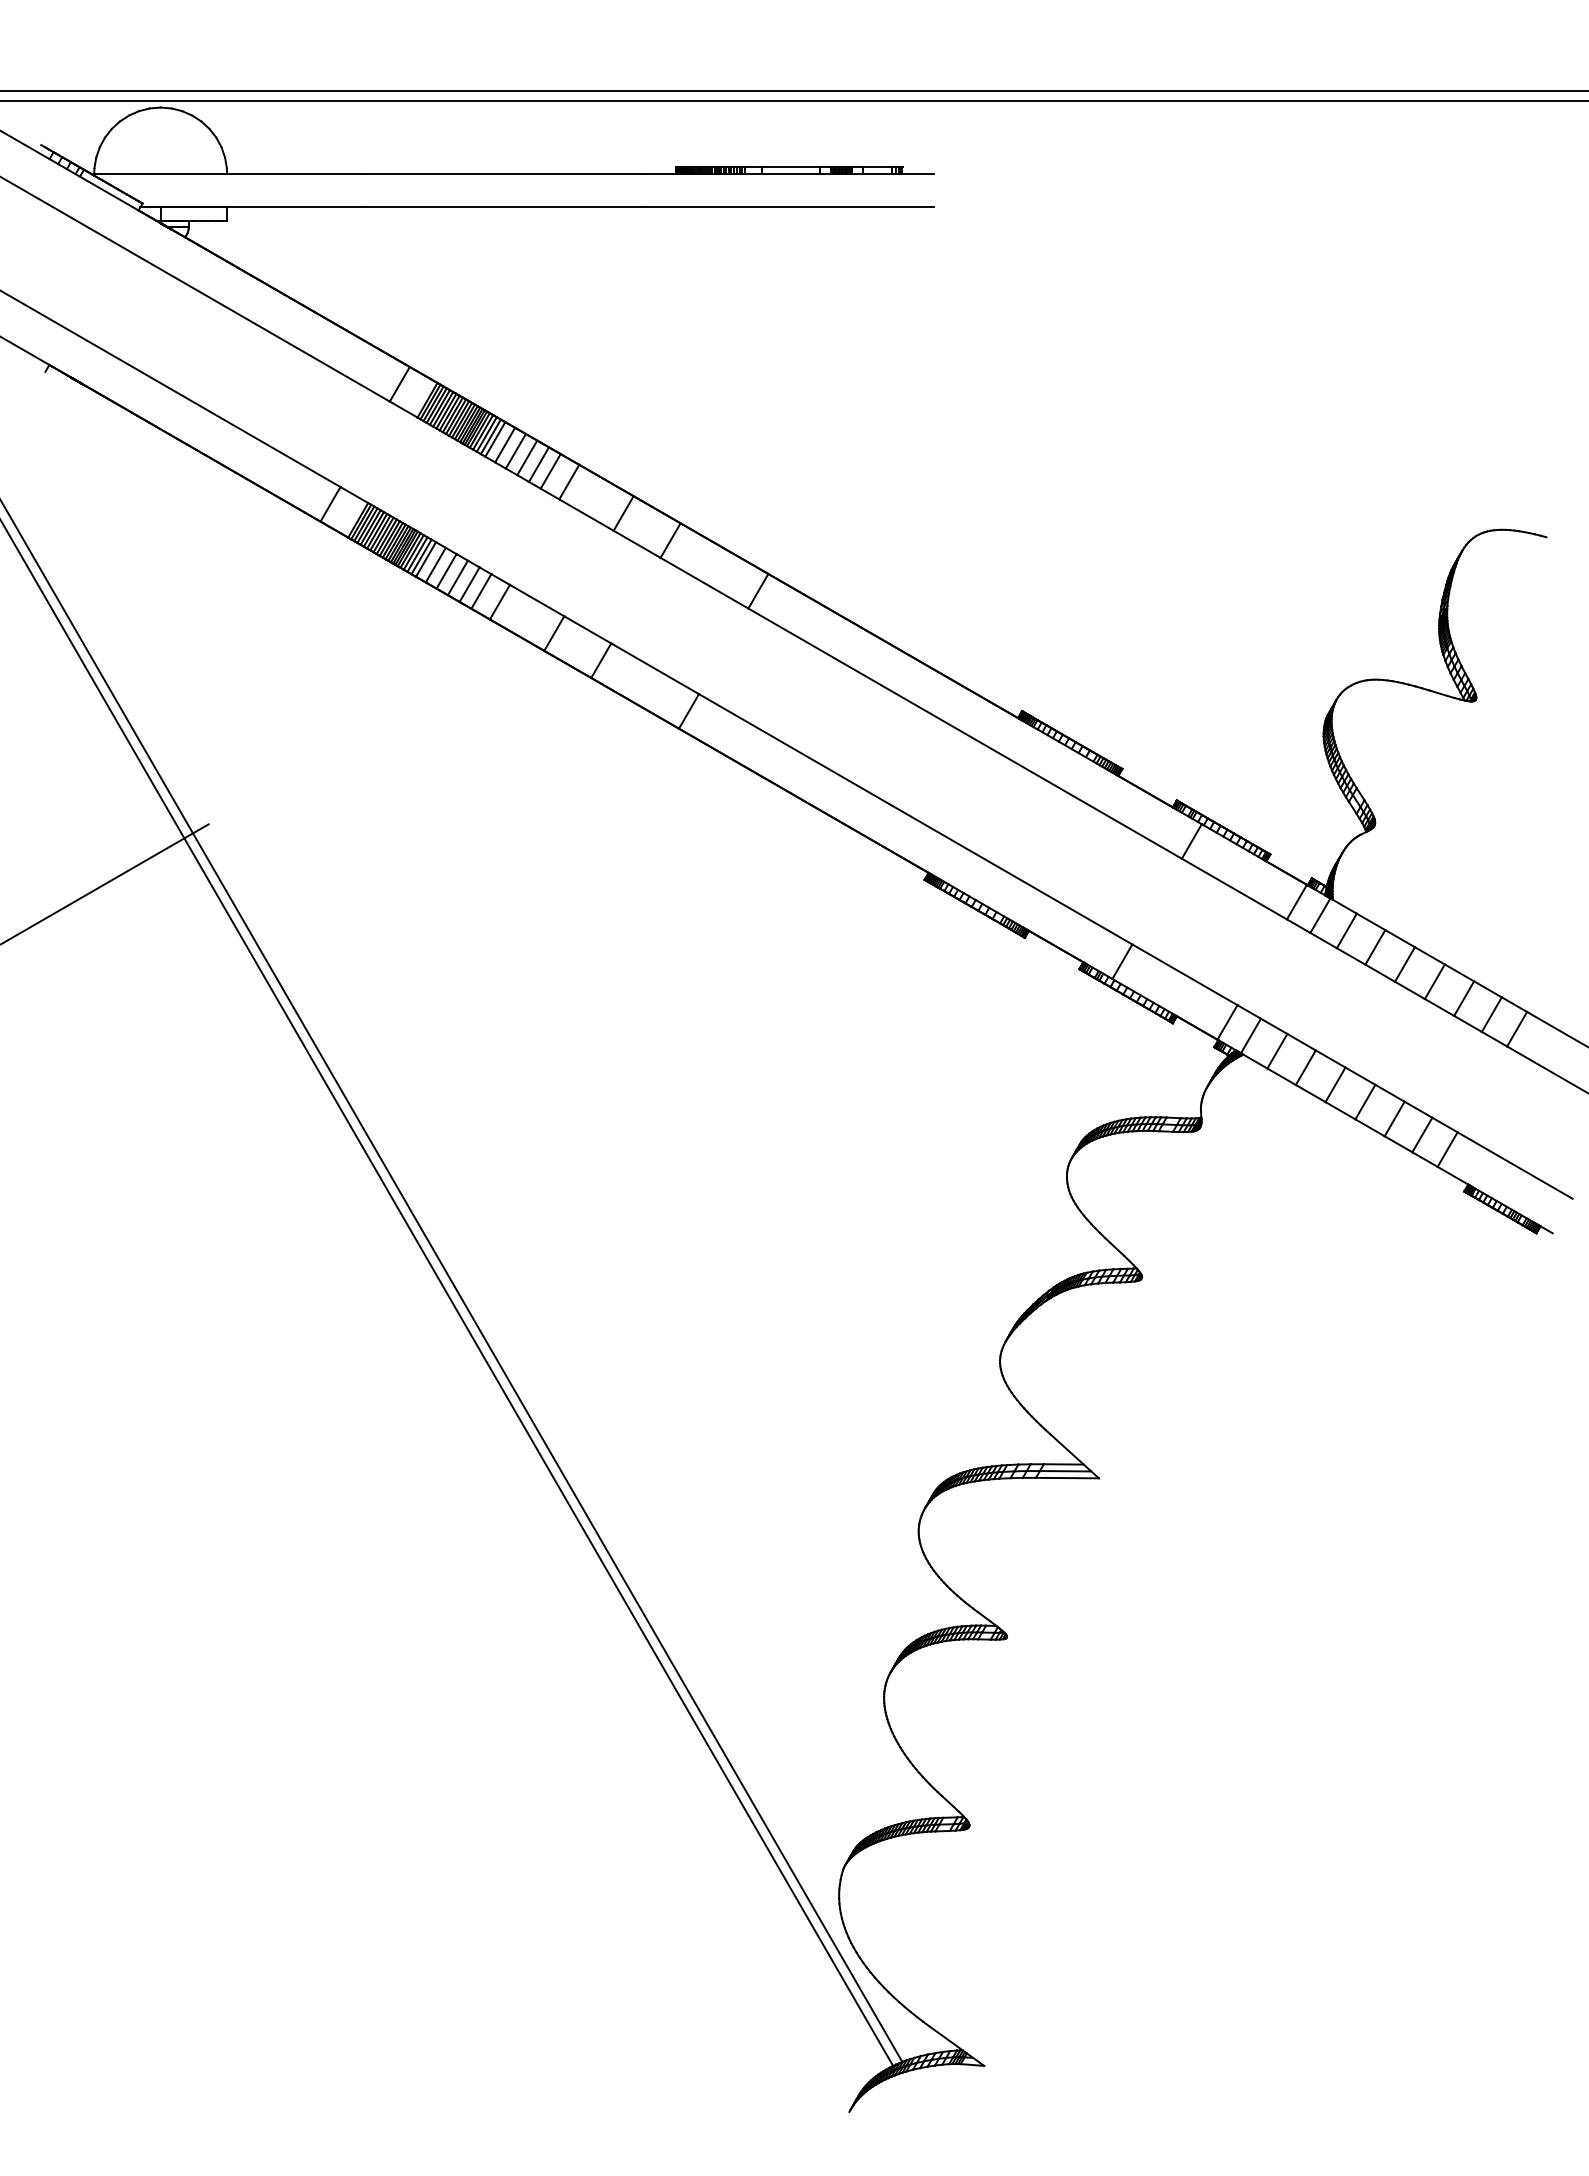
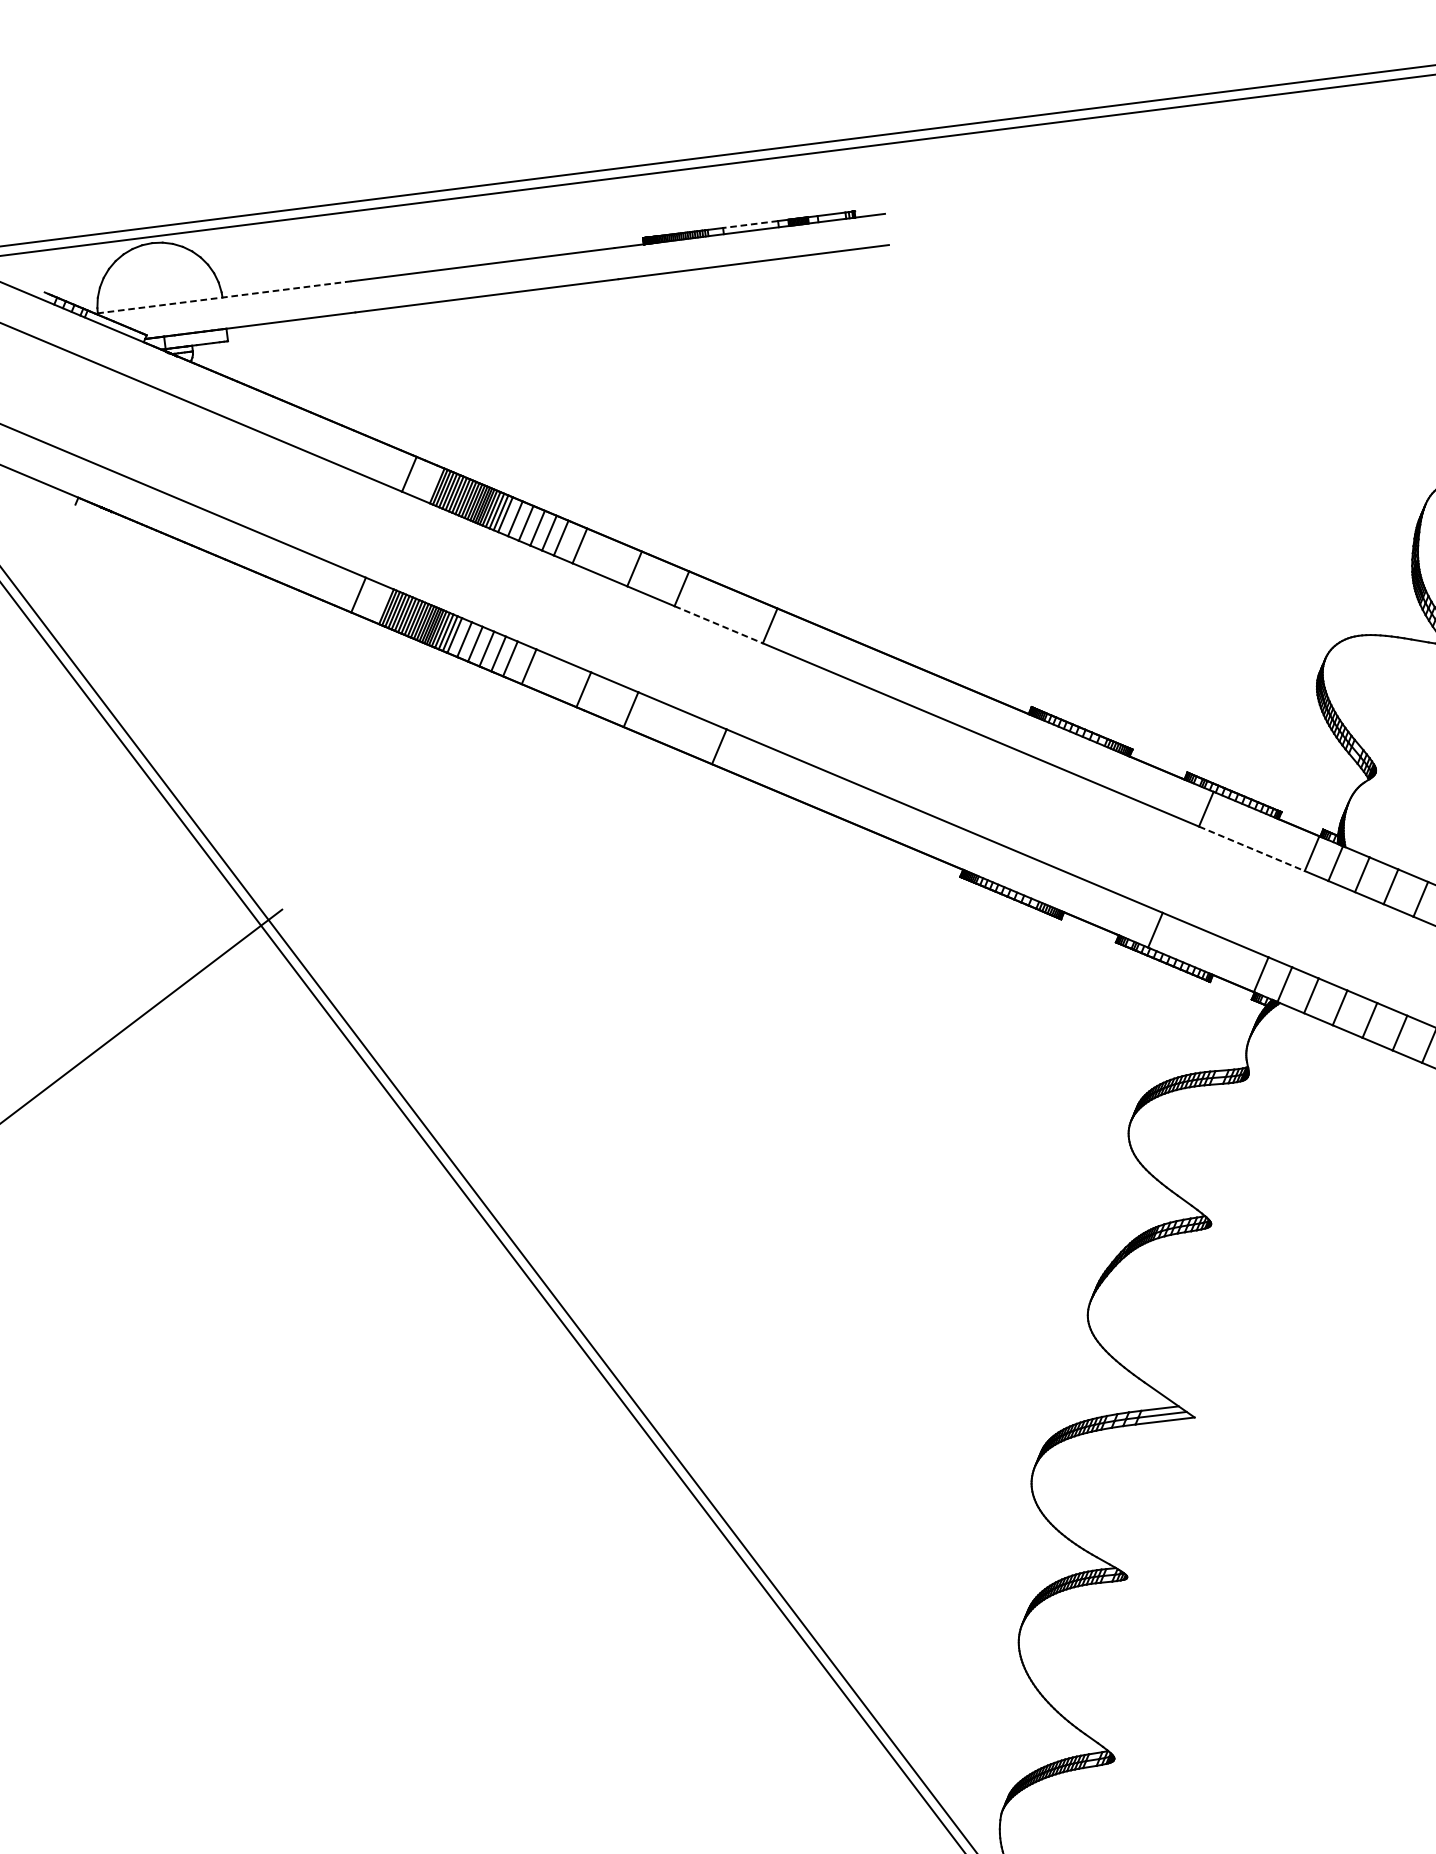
line: (790, 167) -> (750, 224), solid -> dashed
line: (228, 174) -> (223, 297), solid -> dashed
line: (704, 583) -> (718, 625), solid -> dashed
line: (1234, 889) -> (1252, 849), solid -> dashed

